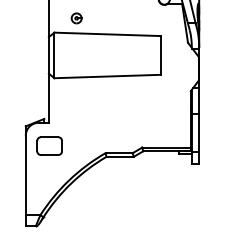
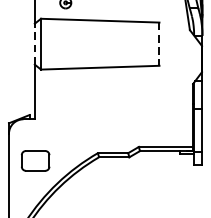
line: (48, 54) -> (34, 43), solid -> dashed
line: (160, 55) -> (159, 44), solid -> dashed
part: (49, 145) -> (35, 160), moved

